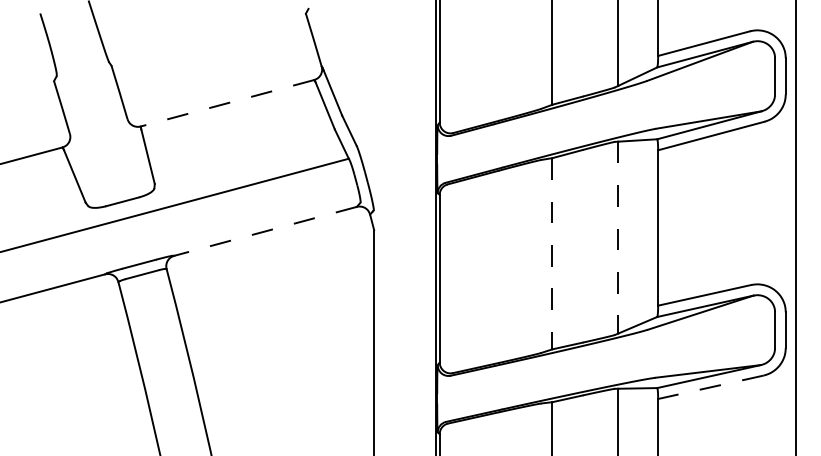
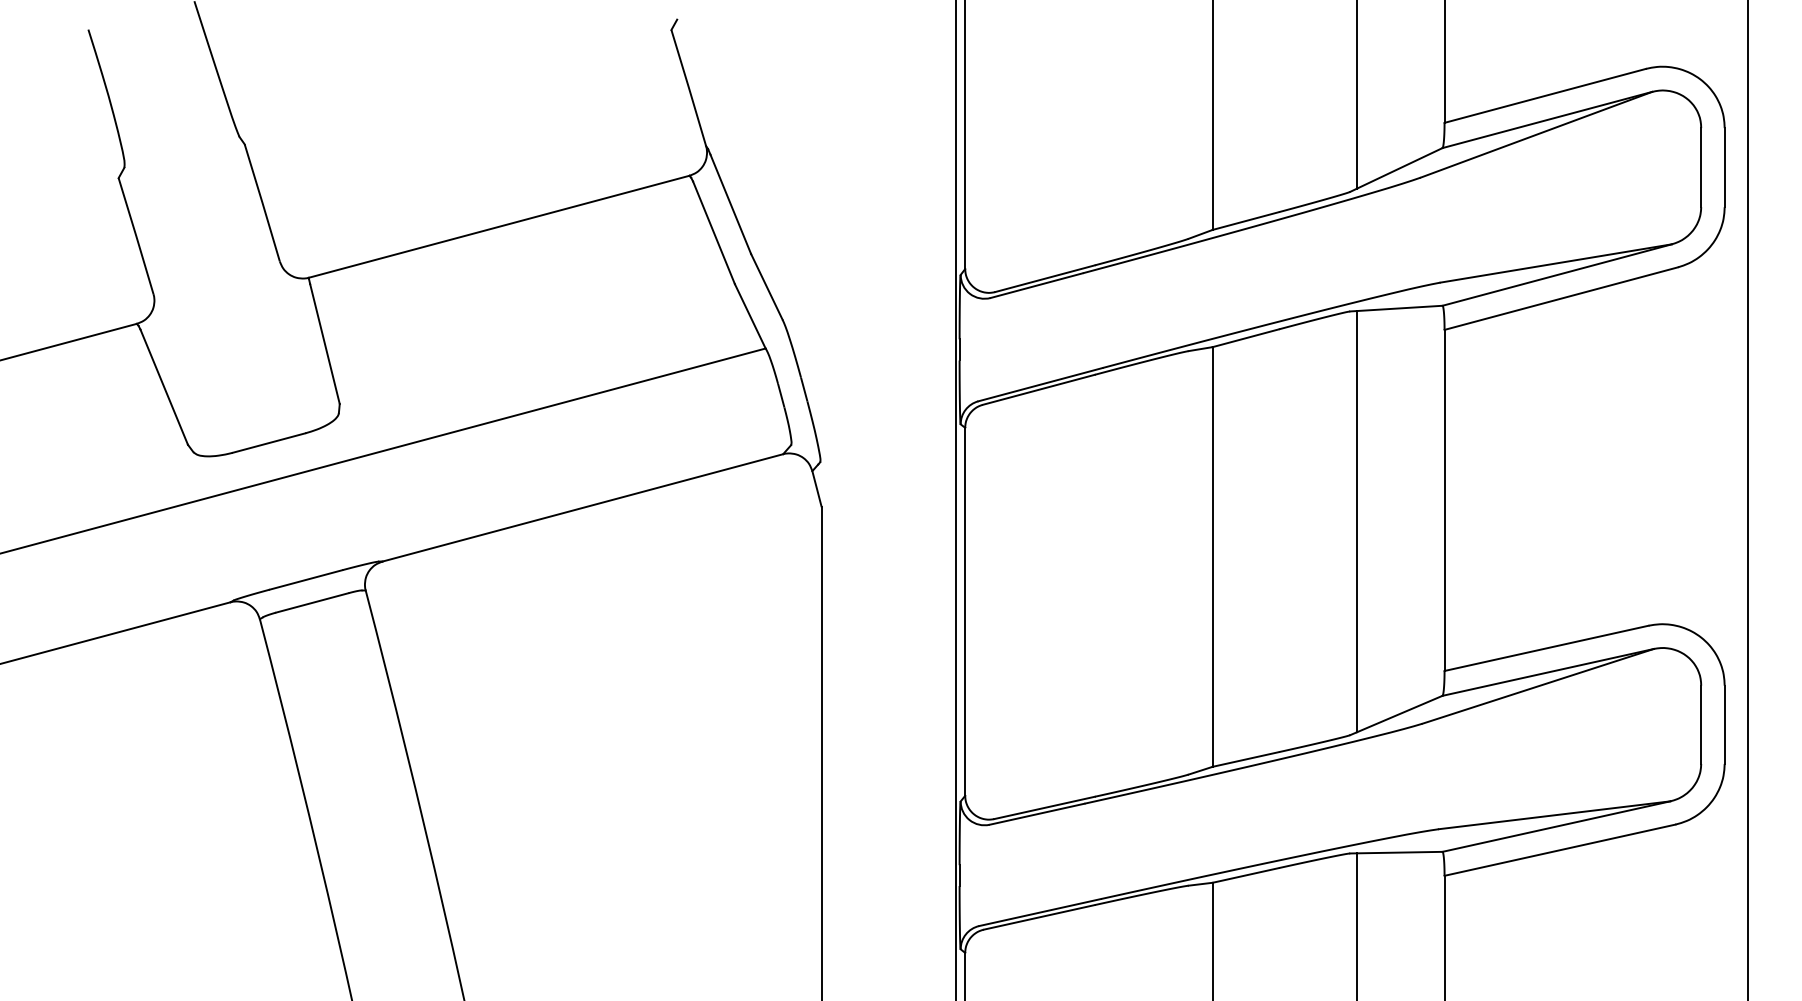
line: (227, 103) -> (499, 227), dashed -> solid
line: (265, 231) -> (582, 508), dashed -> solid
line: (618, 237) -> (1357, 521), dashed -> solid
line: (552, 253) -> (1212, 556), dashed -> solid
line: (710, 387) -> (1559, 850), dashed -> solid

